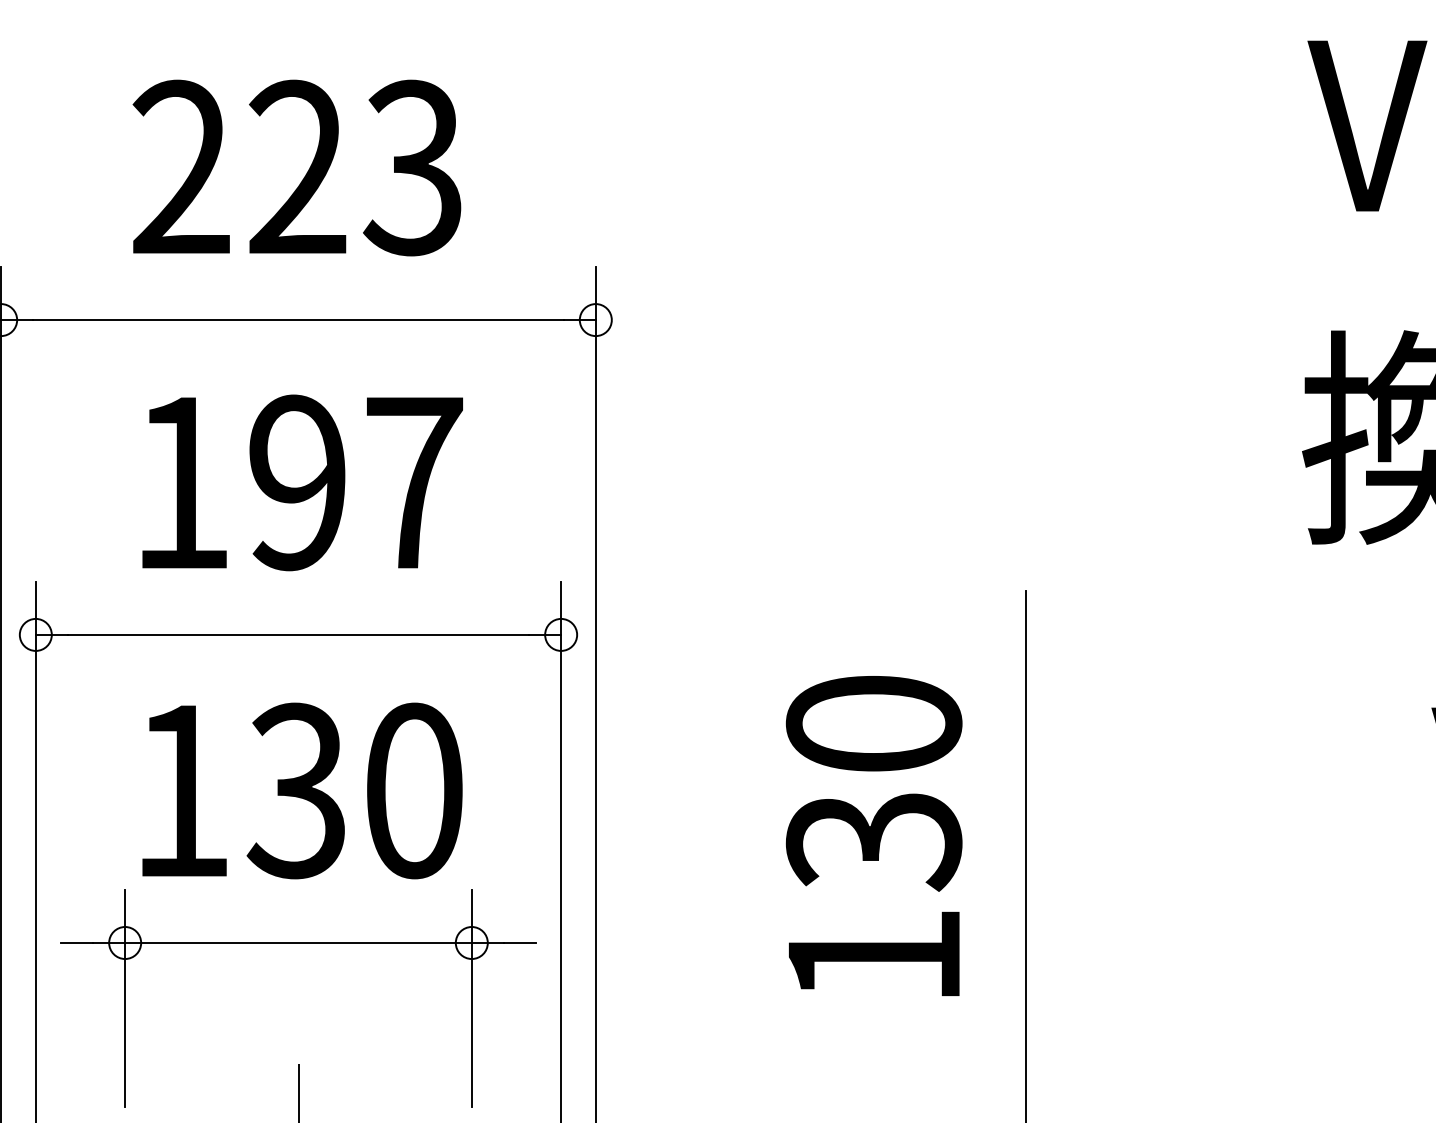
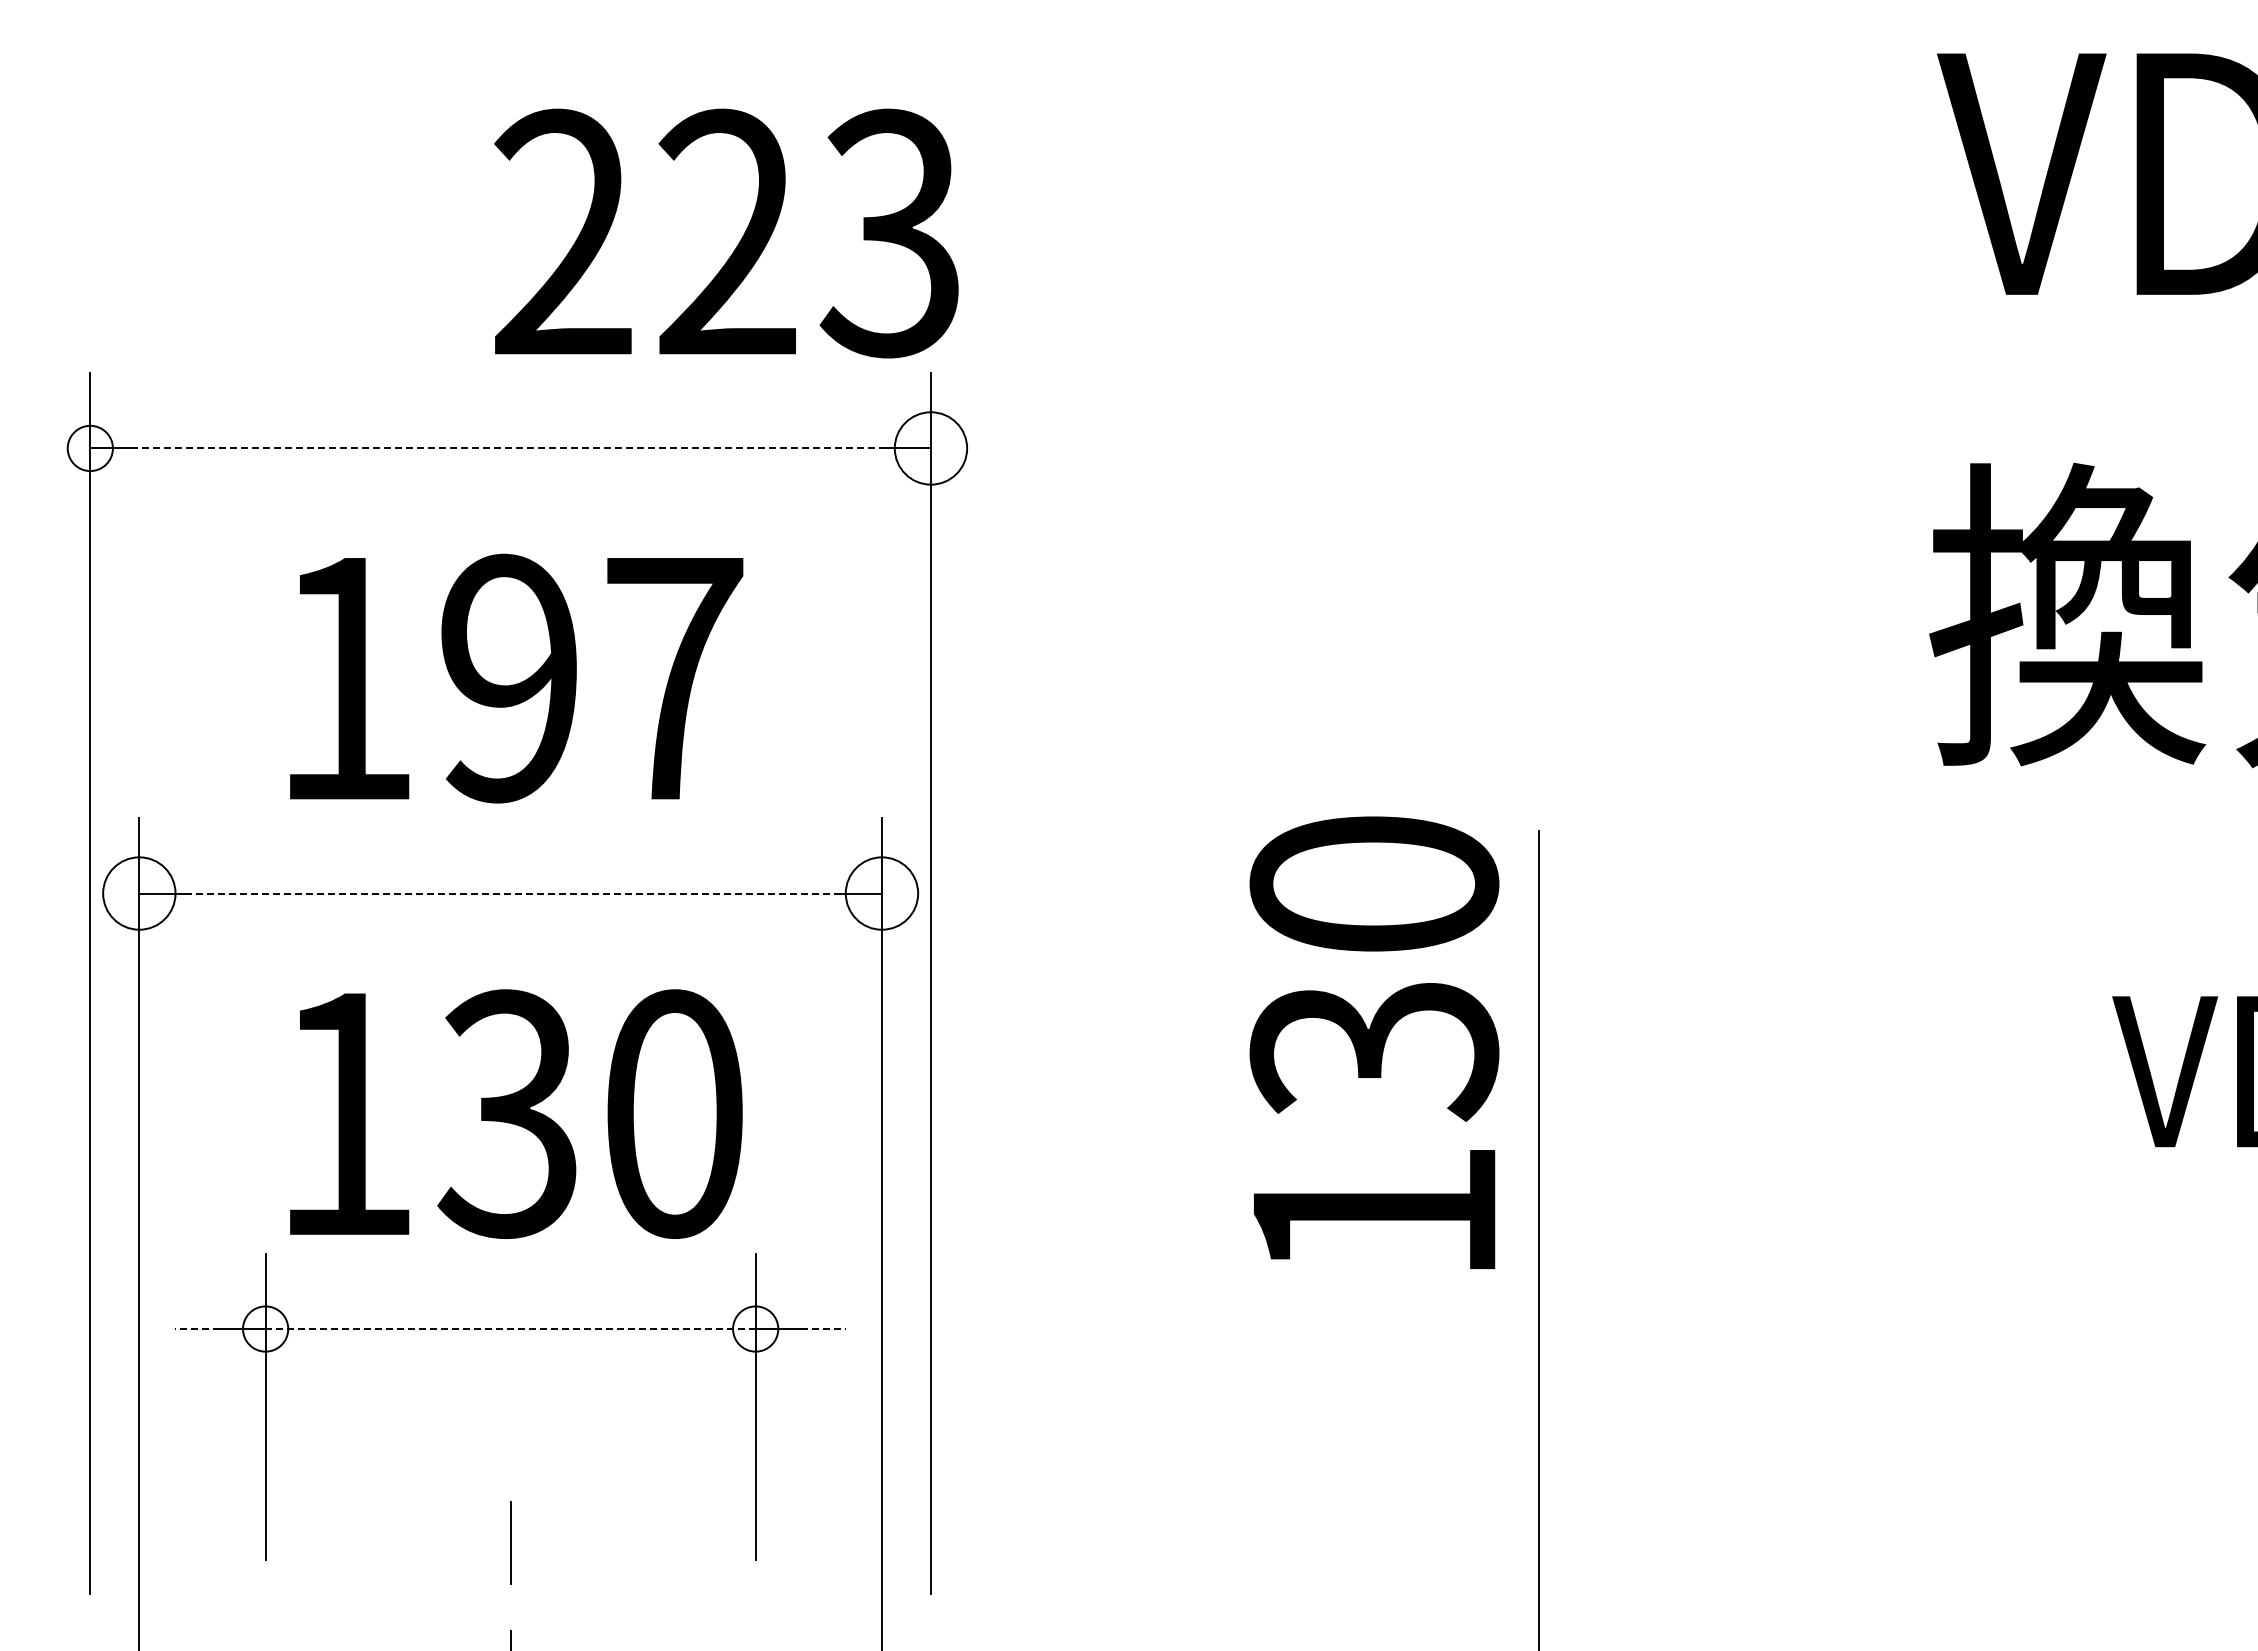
text: (296, 168) -> (726, 233), moved
line: (298, 320) -> (510, 448), solid -> dashed
circle: (595, 320) -> (930, 448), size x1.6
circle: (35, 634) -> (138, 893), size x1.6
line: (299, 634) -> (511, 893), solid -> dashed
circle: (560, 634) -> (881, 893), size x1.6
text: (874, 835) -> (1374, 1042), moved
line: (76, 943) -> (197, 1329), solid -> dashed
line: (298, 943) -> (510, 1329), solid -> dashed
line: (519, 943) -> (823, 1329), solid -> dashed

